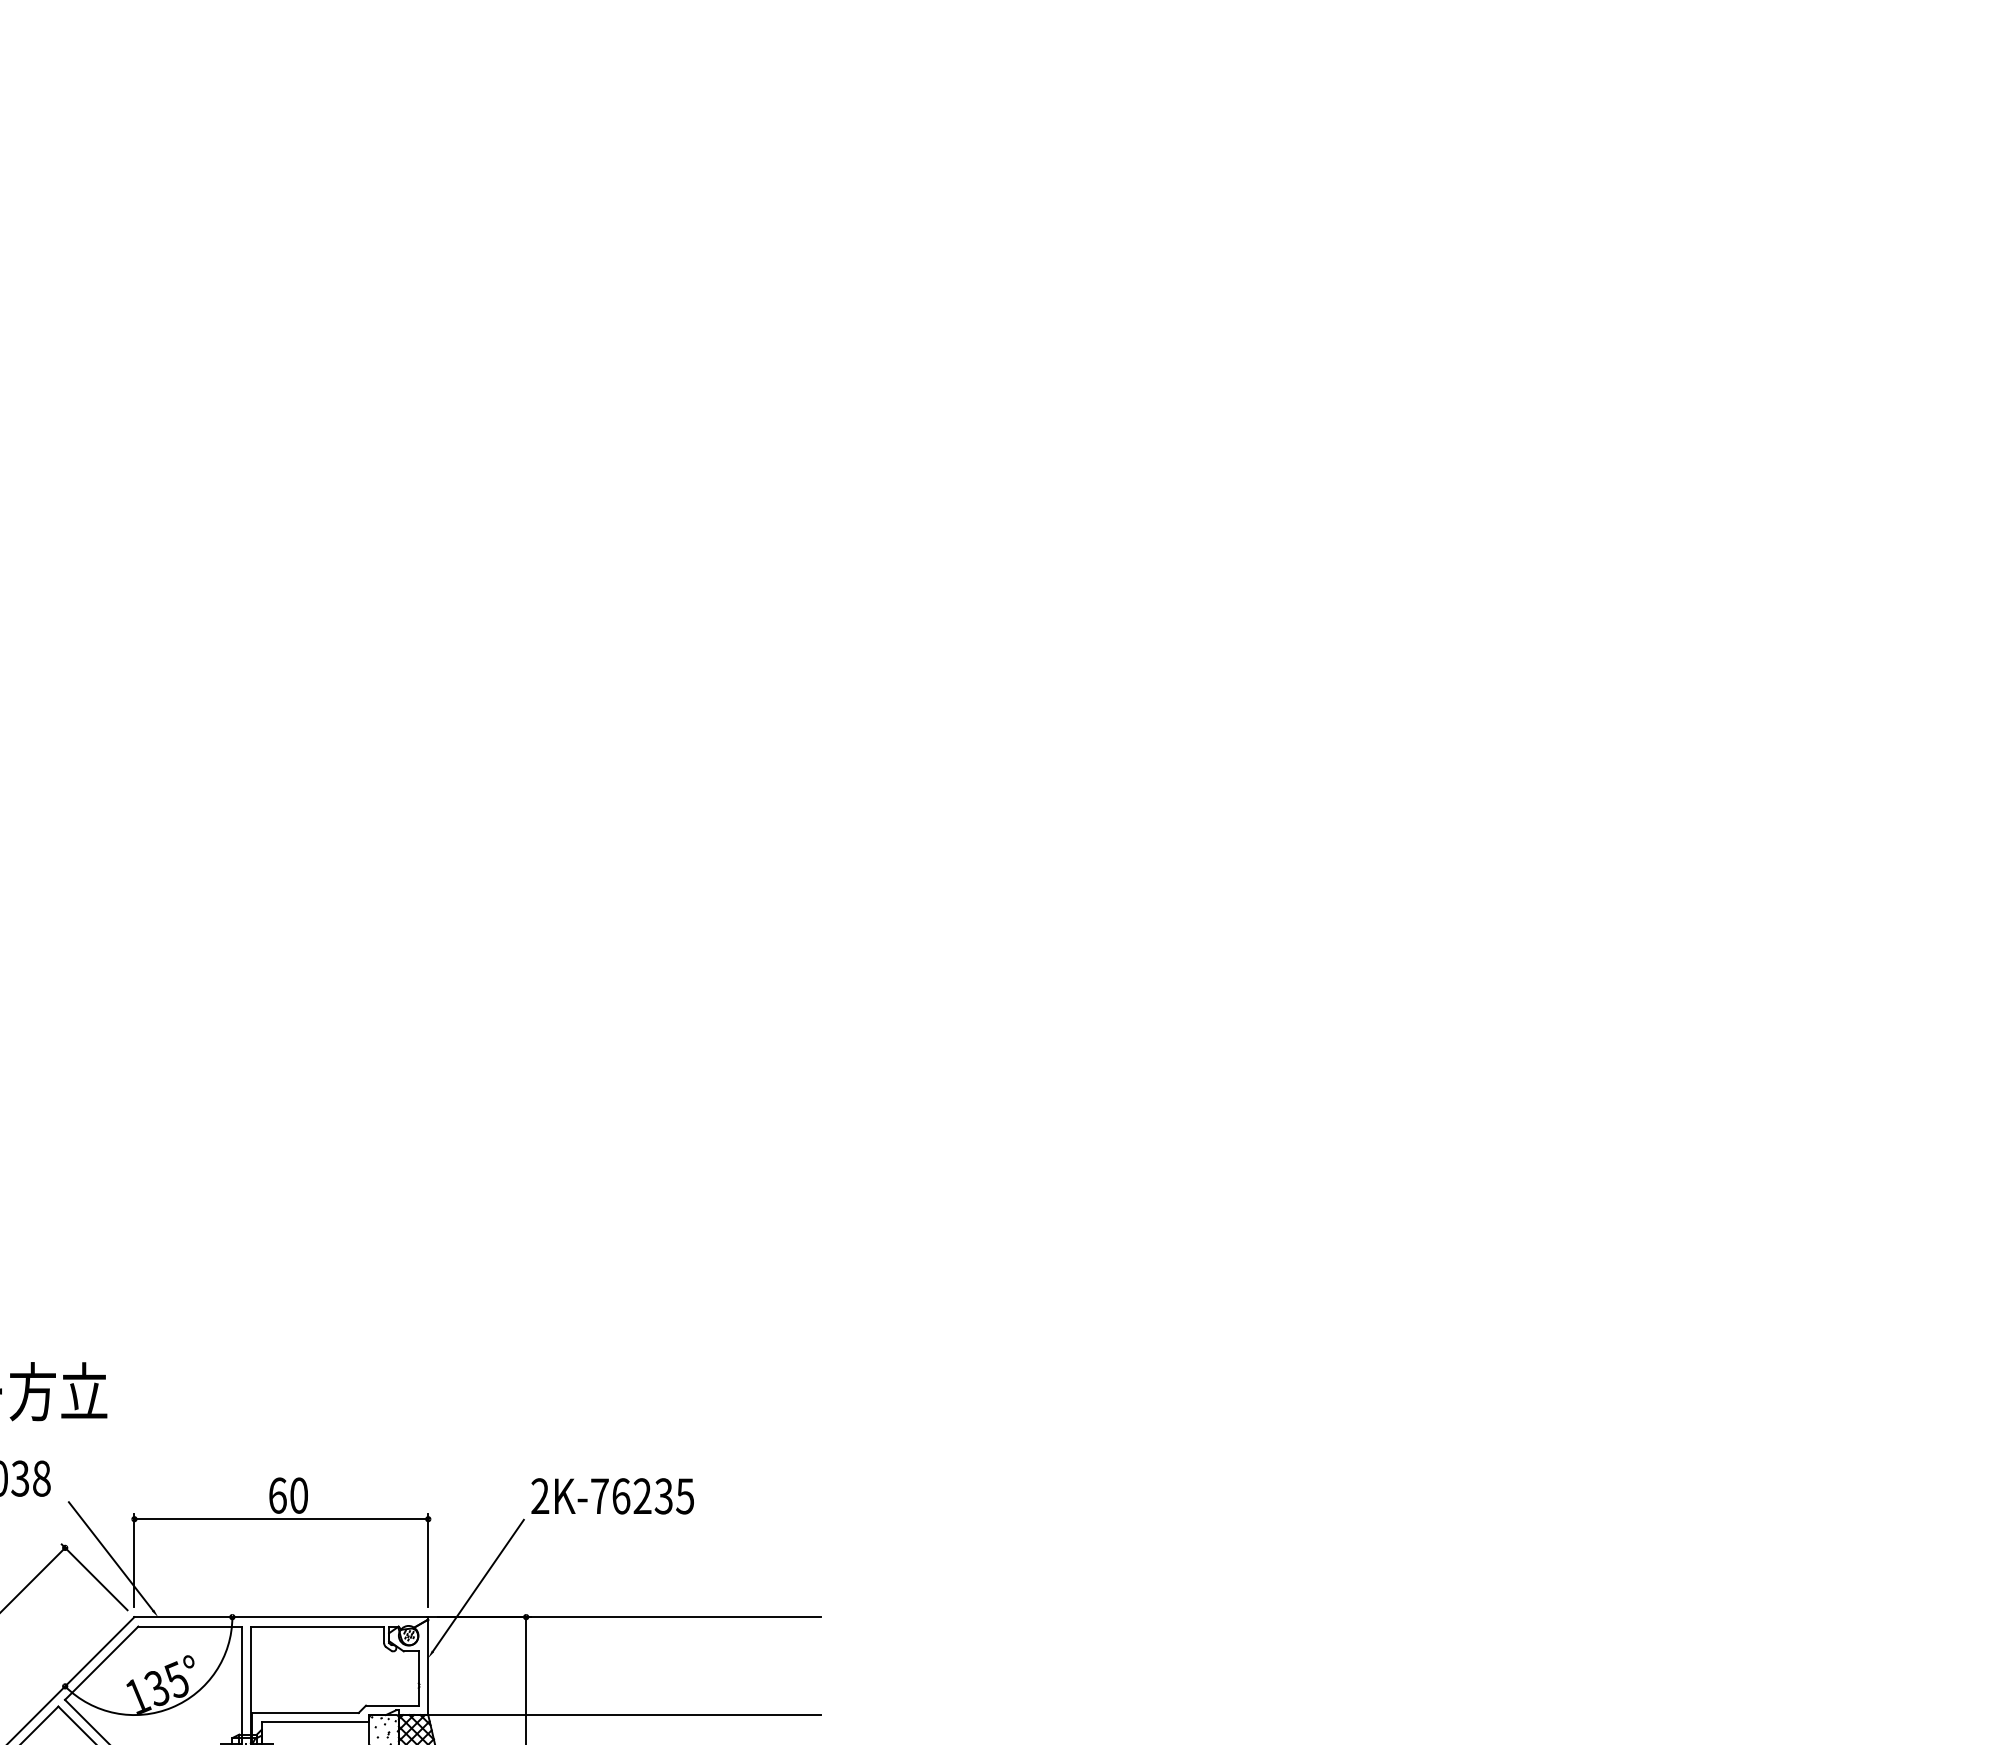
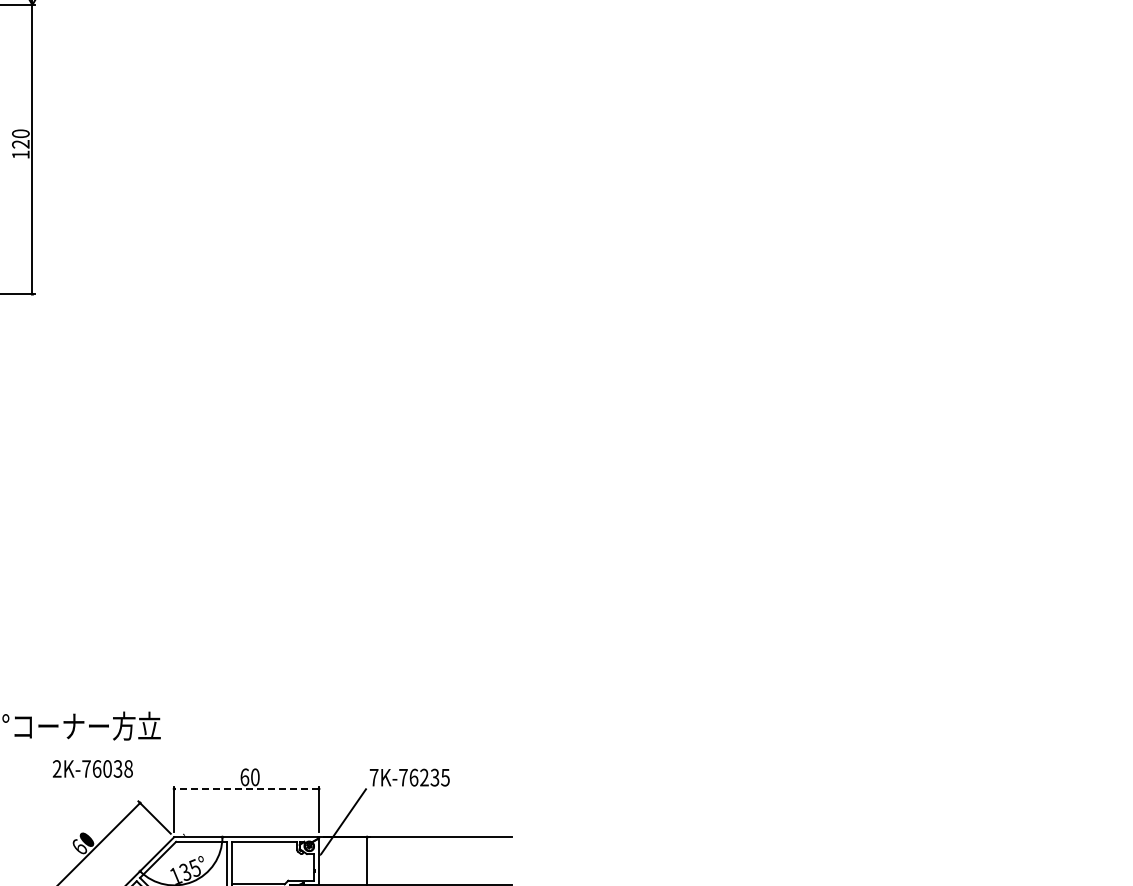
text: (539, 1495) -> (373, 777), 2K-76235 -> 7K-76235
line: (281, 1518) -> (246, 788), solid -> dashed
line: (110, 1554) -> (162, 806), removed

